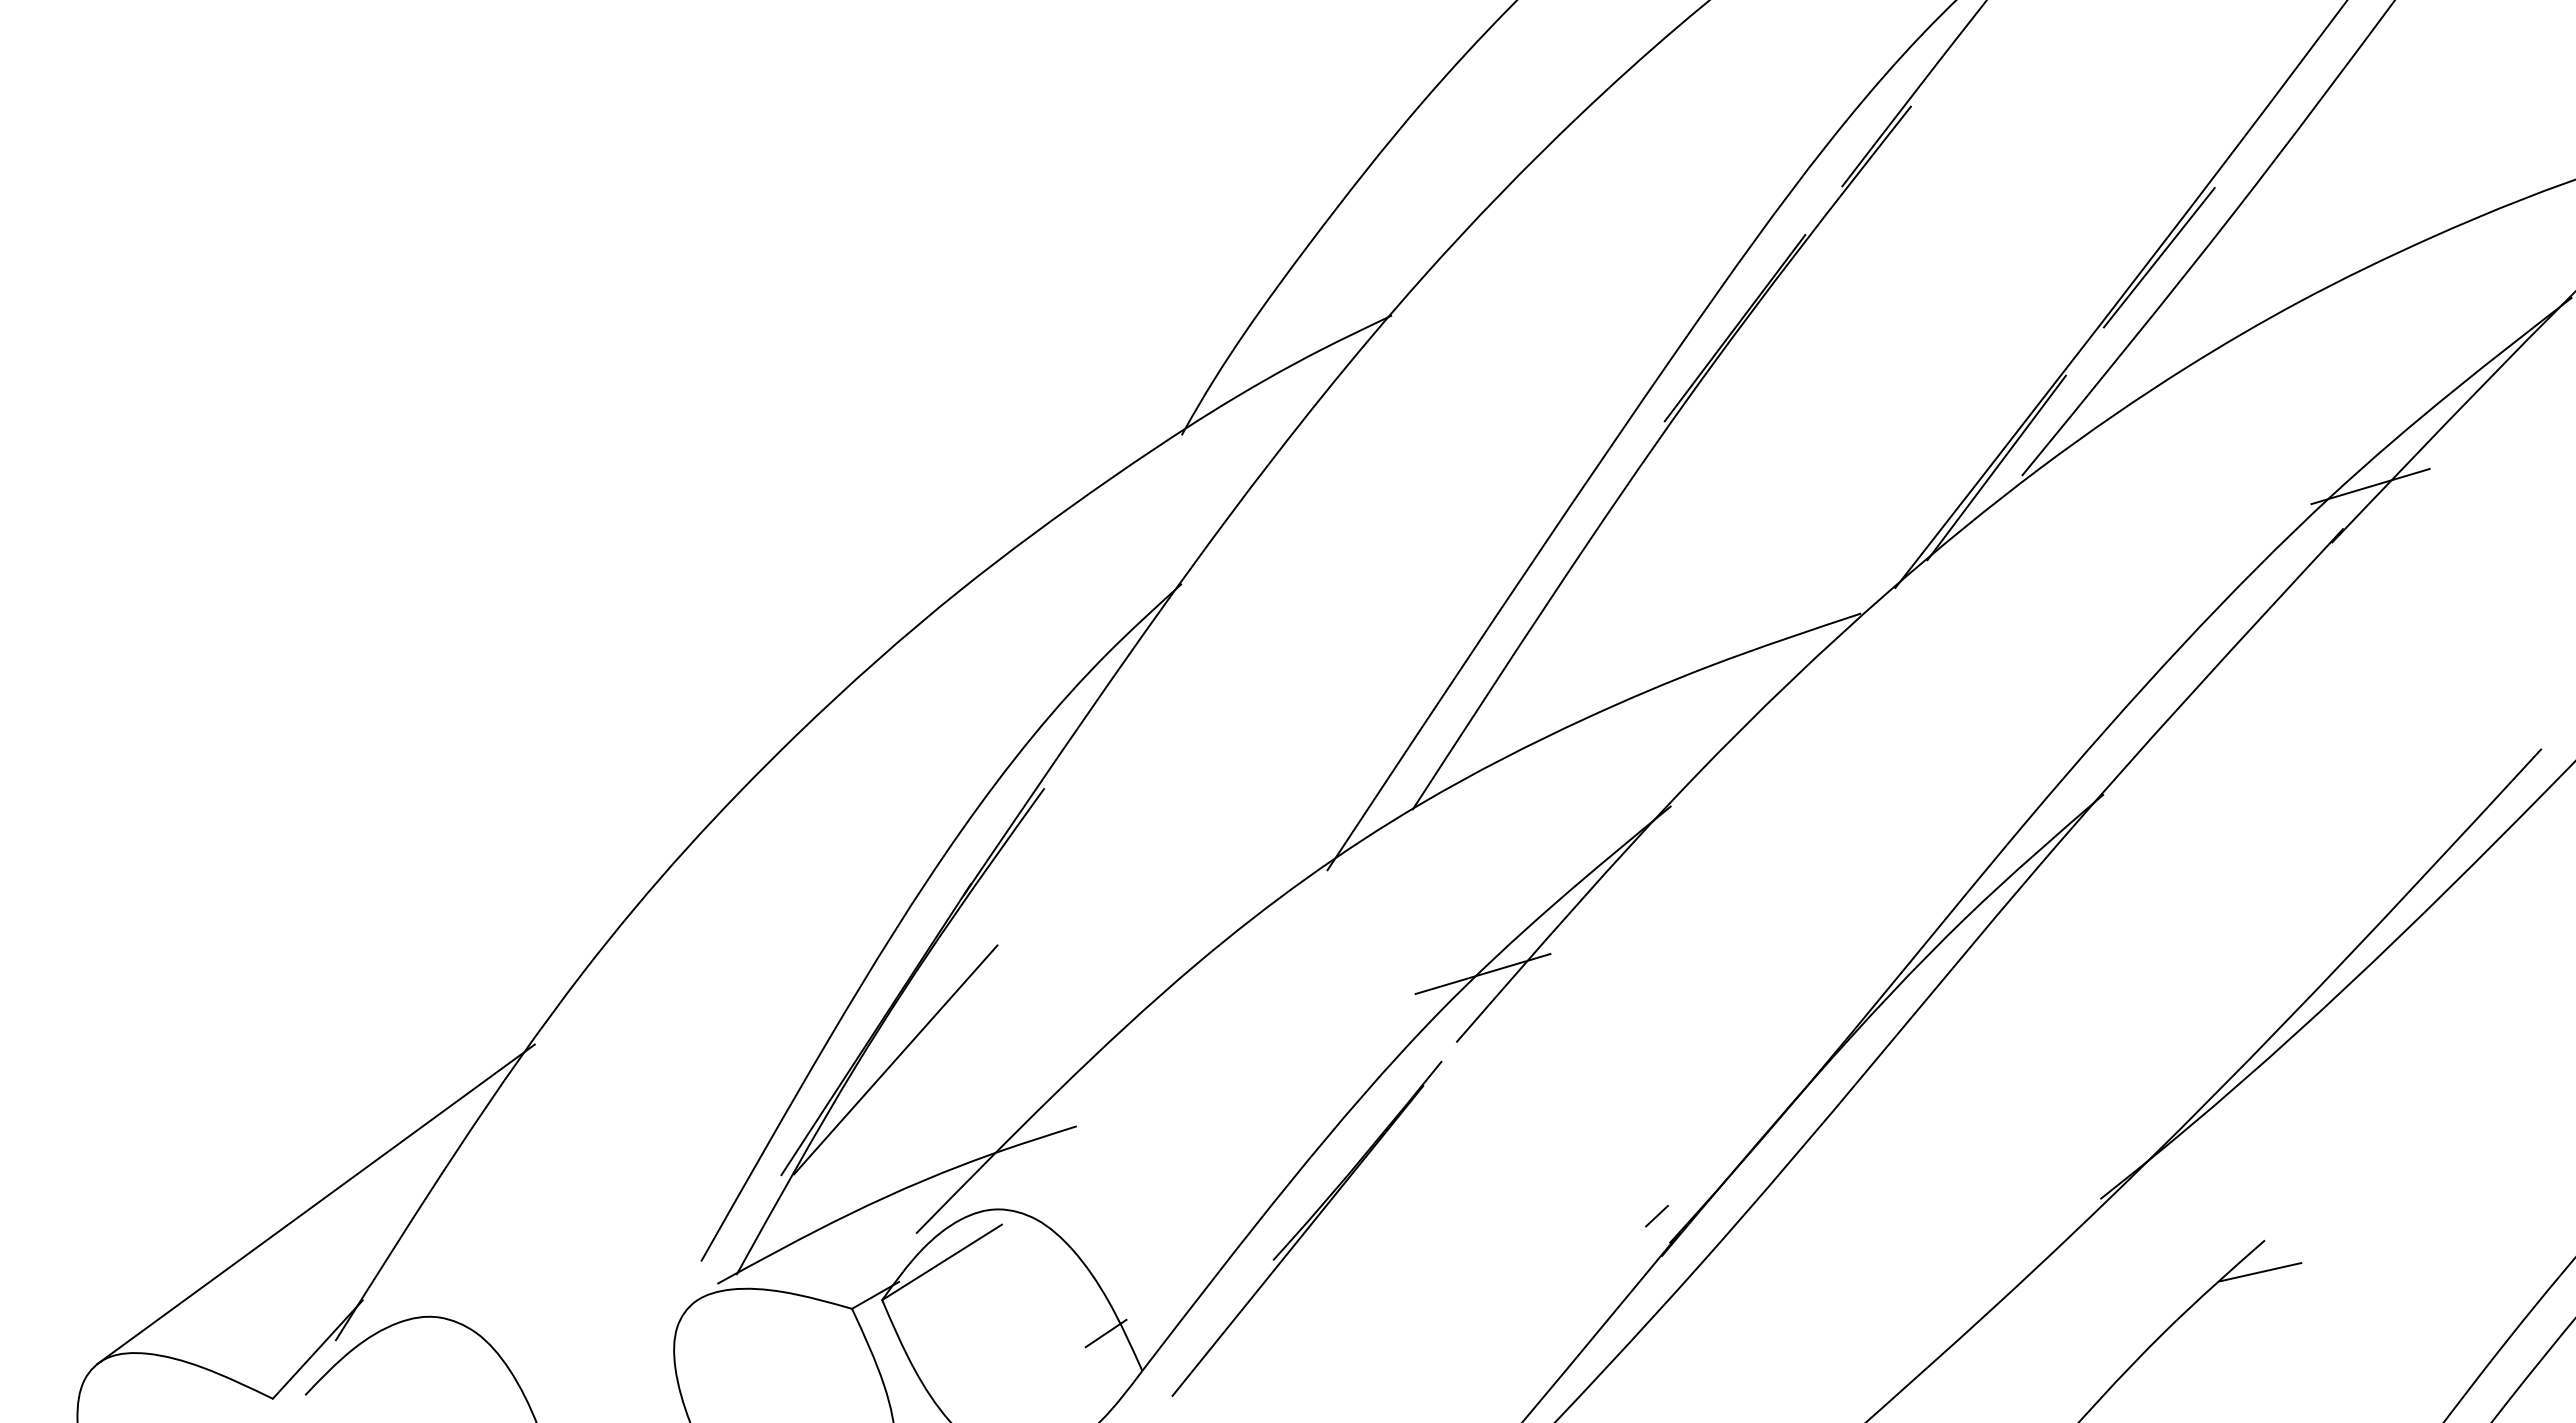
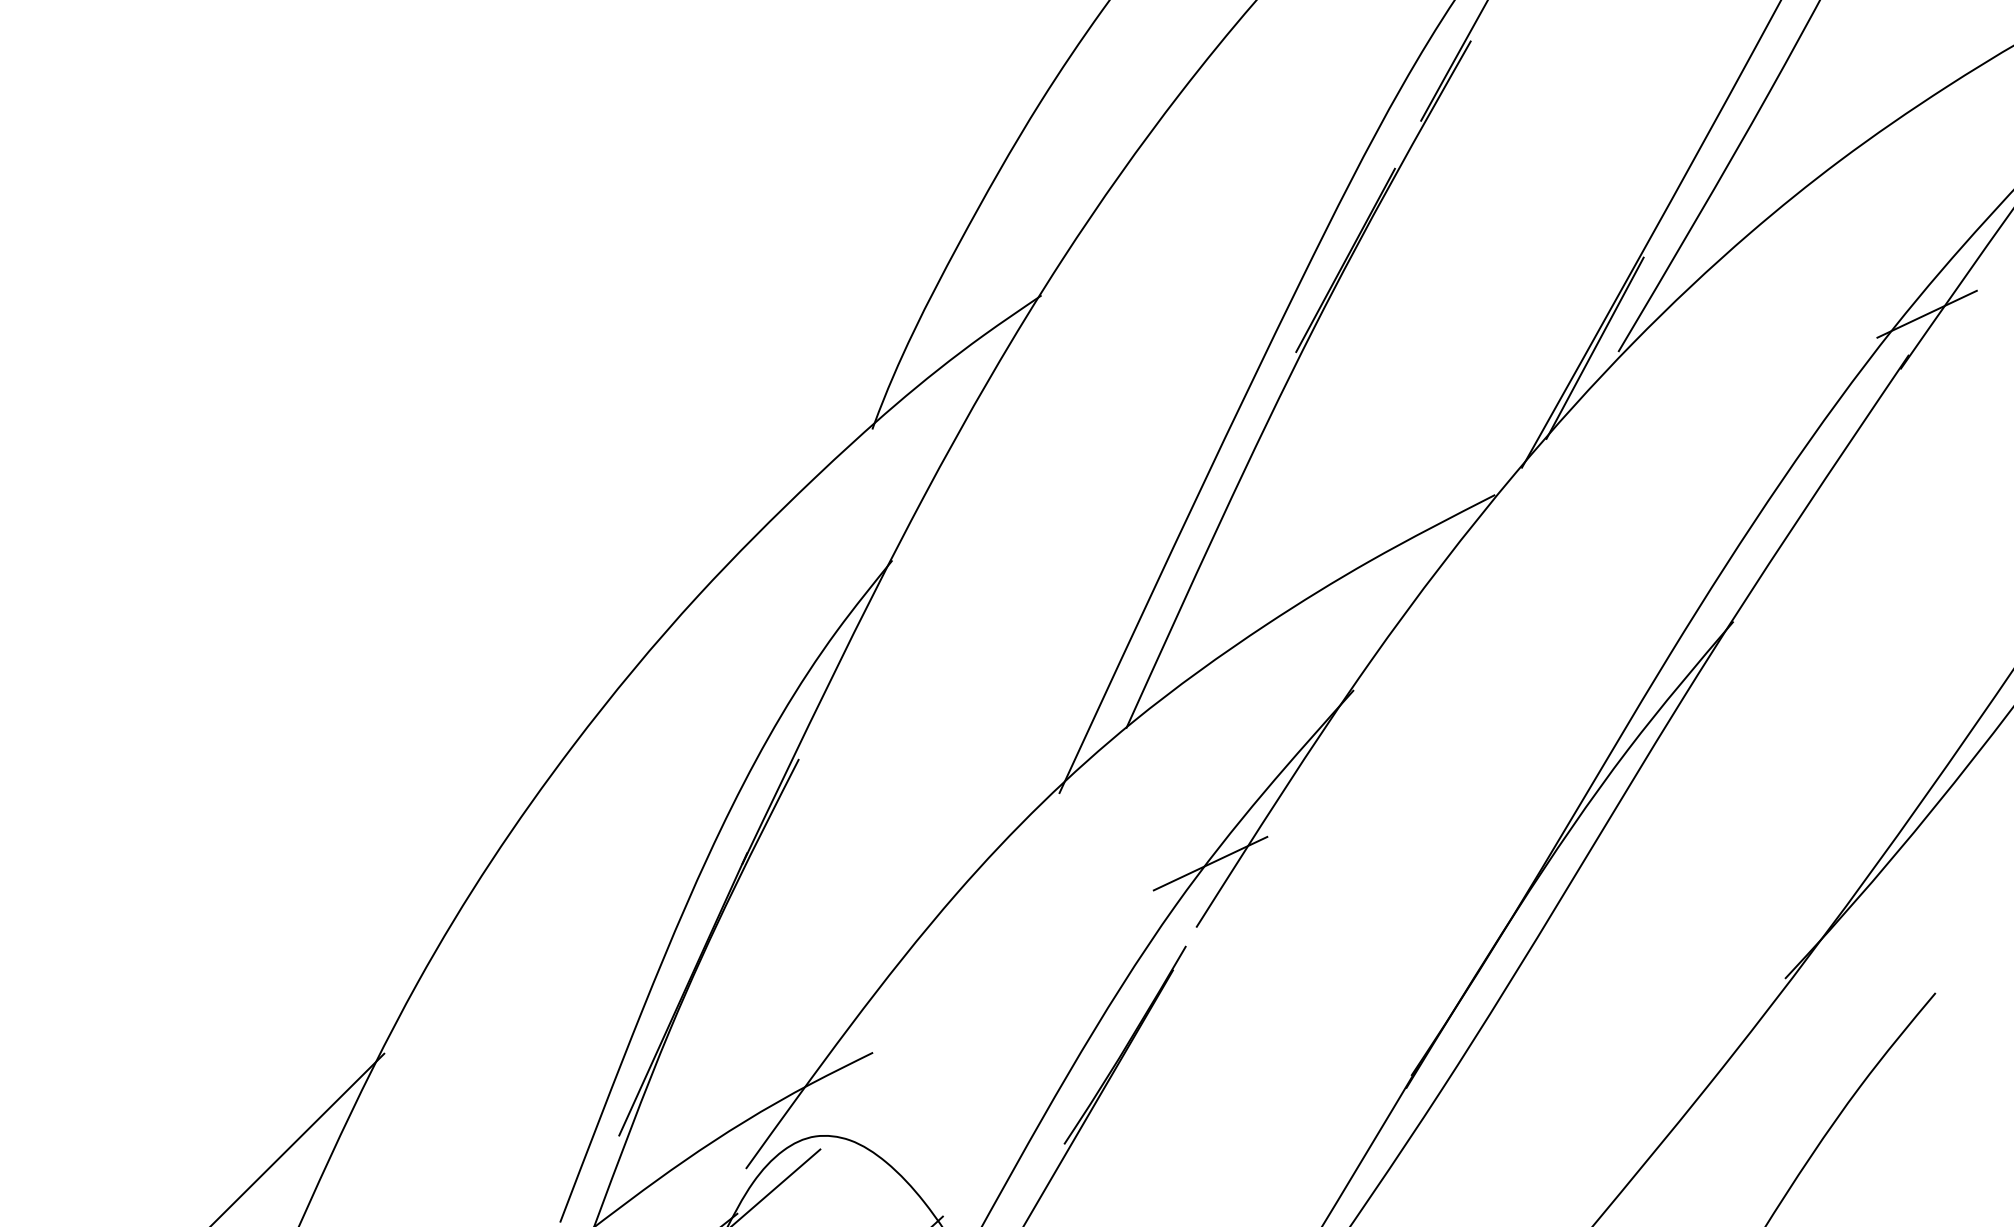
line: (2158, 257) -> (1709, 140), removed
line: (895, 1059) -> (704, 1018), removed
line: (1656, 1215) -> (1396, 1053), removed
line: (2260, 1272) -> (1936, 1021), removed

